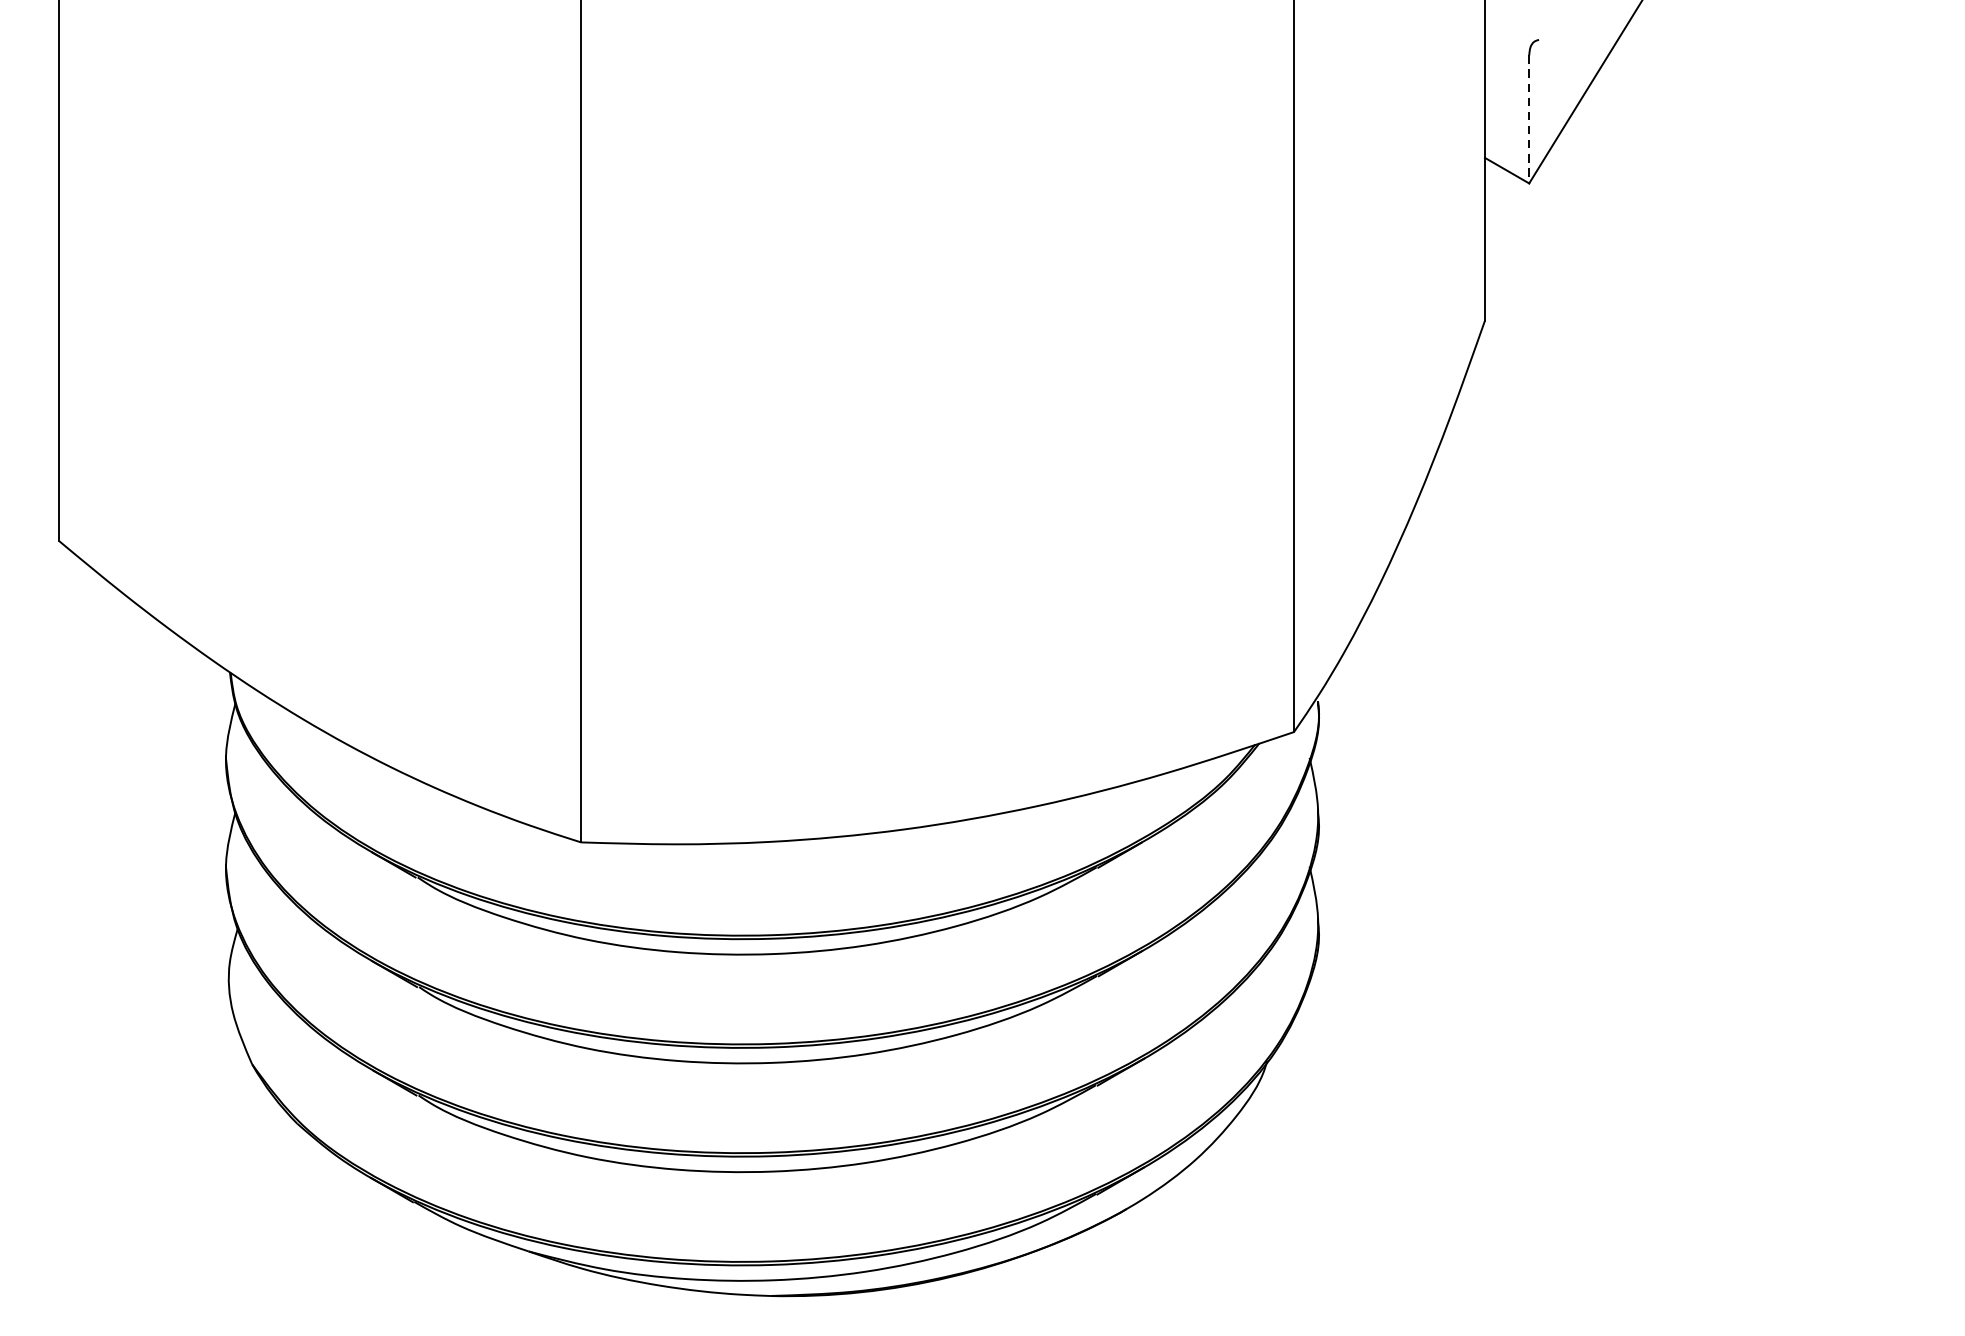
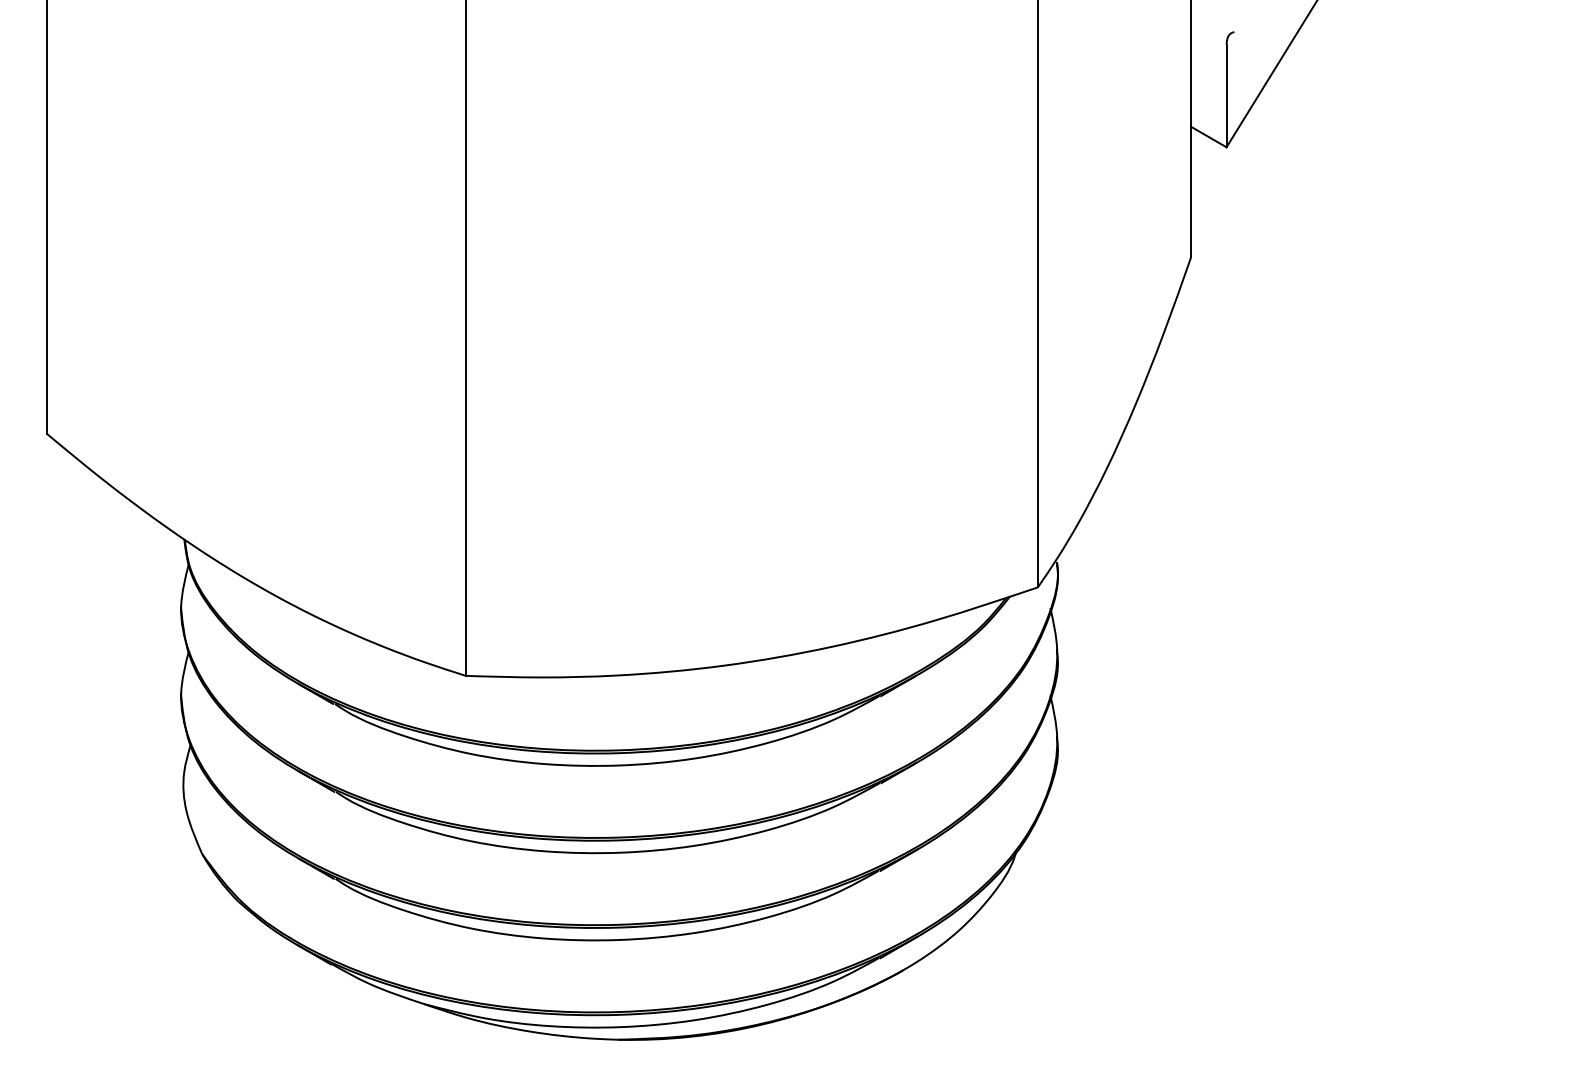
line: (1529, 120) -> (1226, 96), dashed -> solid

